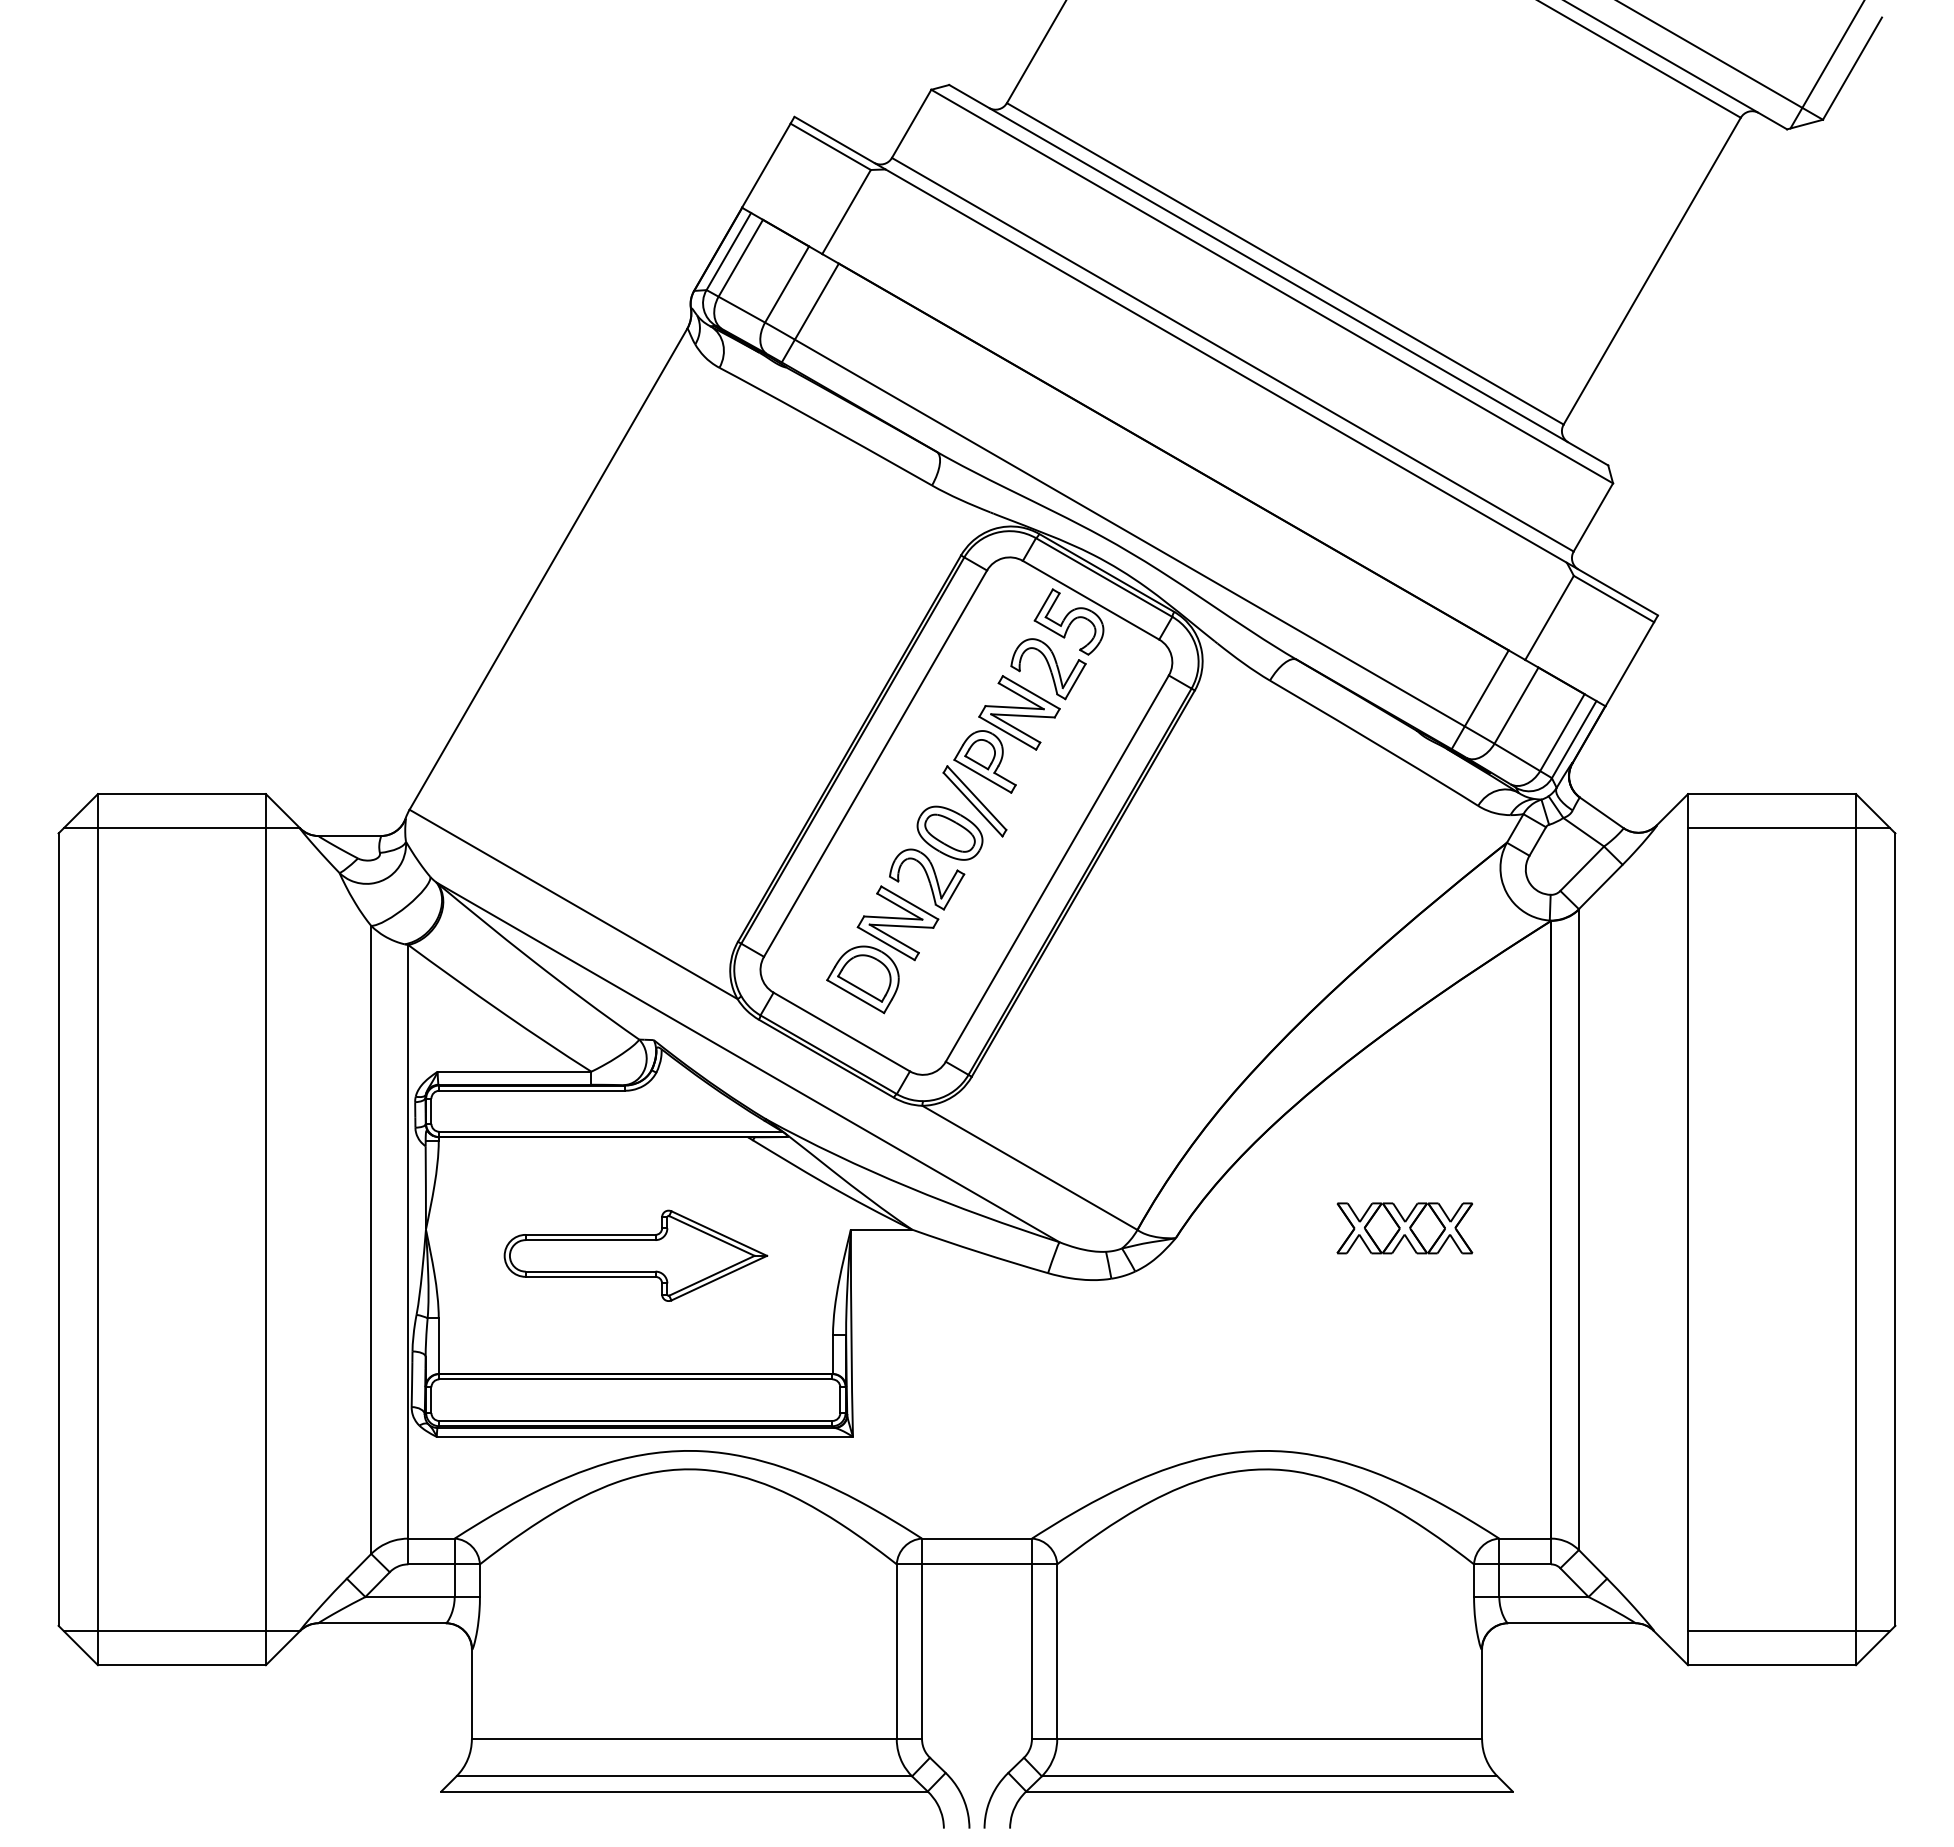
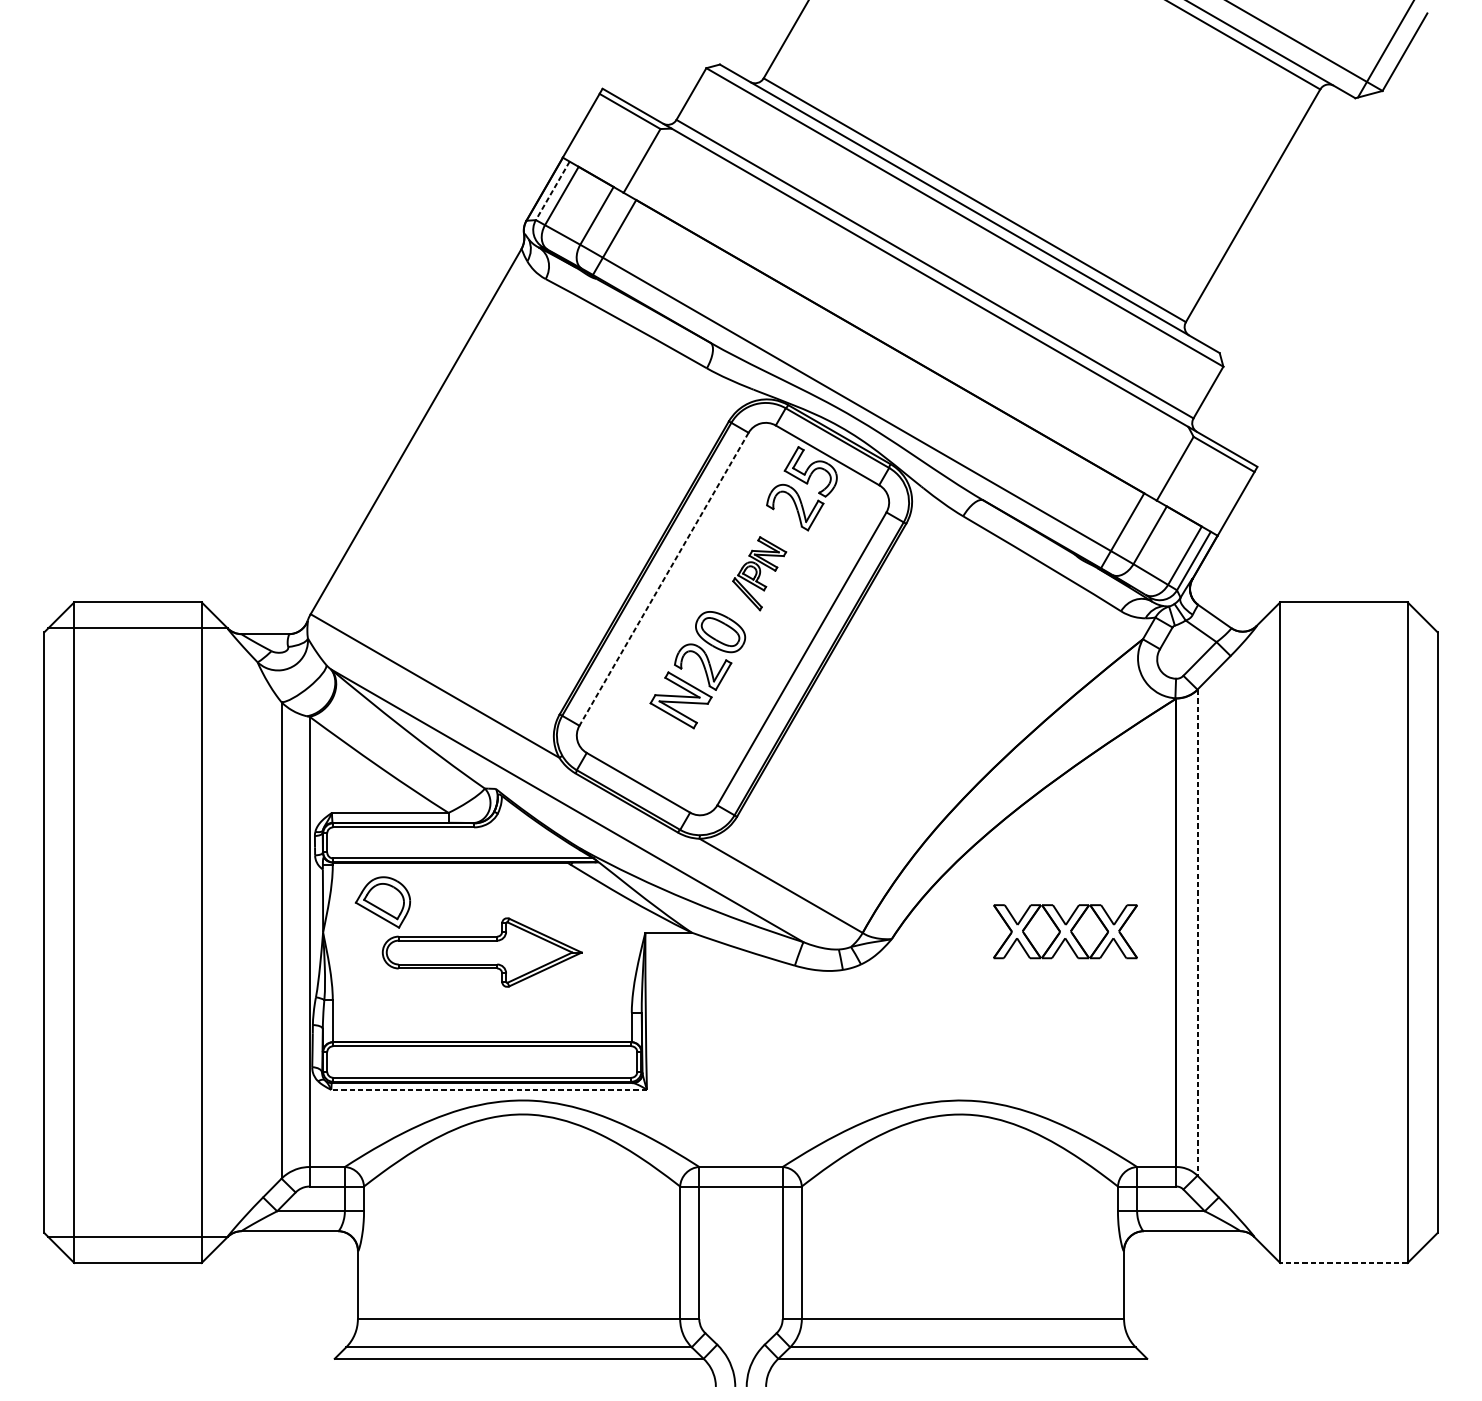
line: (728, 251) -> (552, 190), solid -> dashed
part: (1001, 756) -> (759, 573), size x0.6
line: (875, 764) -> (664, 579), solid -> dashed
line: (1789, 828) -> (1357, 628), removed
part: (862, 979) -> (382, 902), moved
part: (1404, 1228) -> (1065, 931), size x1.4
line: (1578, 1230) -> (1197, 933), solid -> dashed
line: (644, 1436) -> (488, 1089), solid -> dashed
line: (1789, 1631) -> (1357, 1237), removed
line: (1772, 1665) -> (1344, 1263), solid -> dashed

